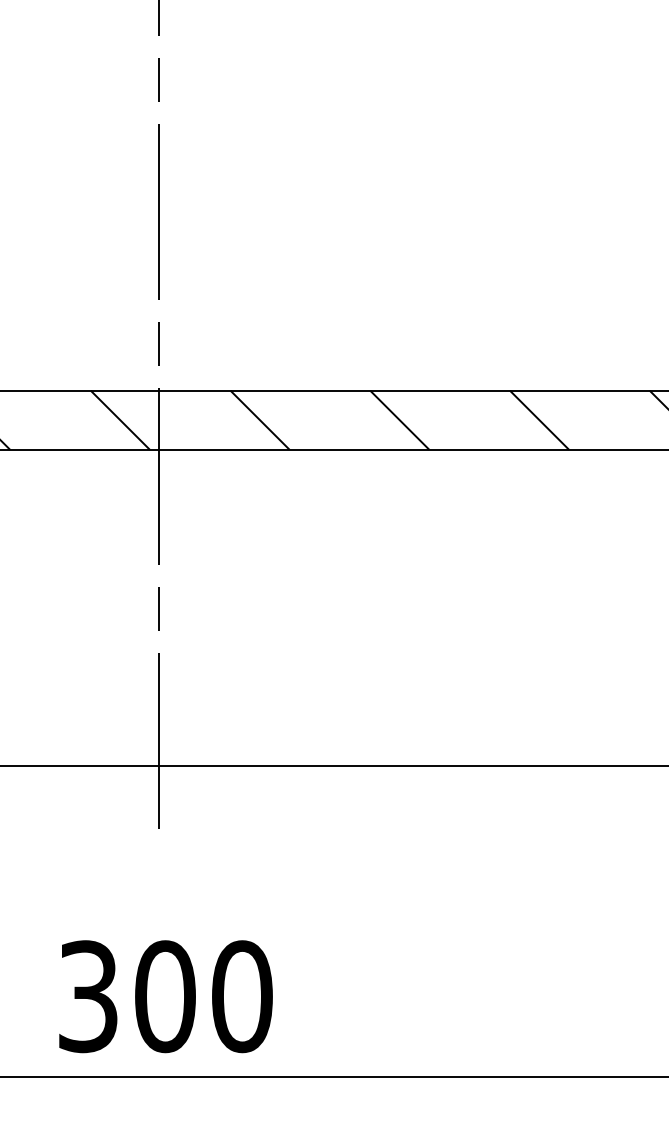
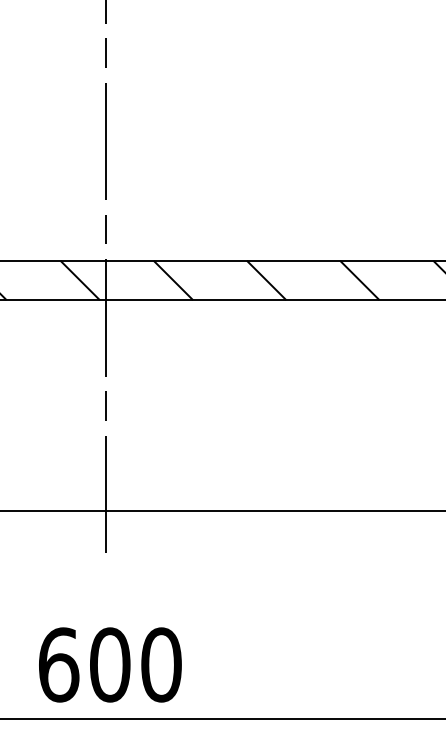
text: (89, 995) -> (59, 664), 300 -> 600

